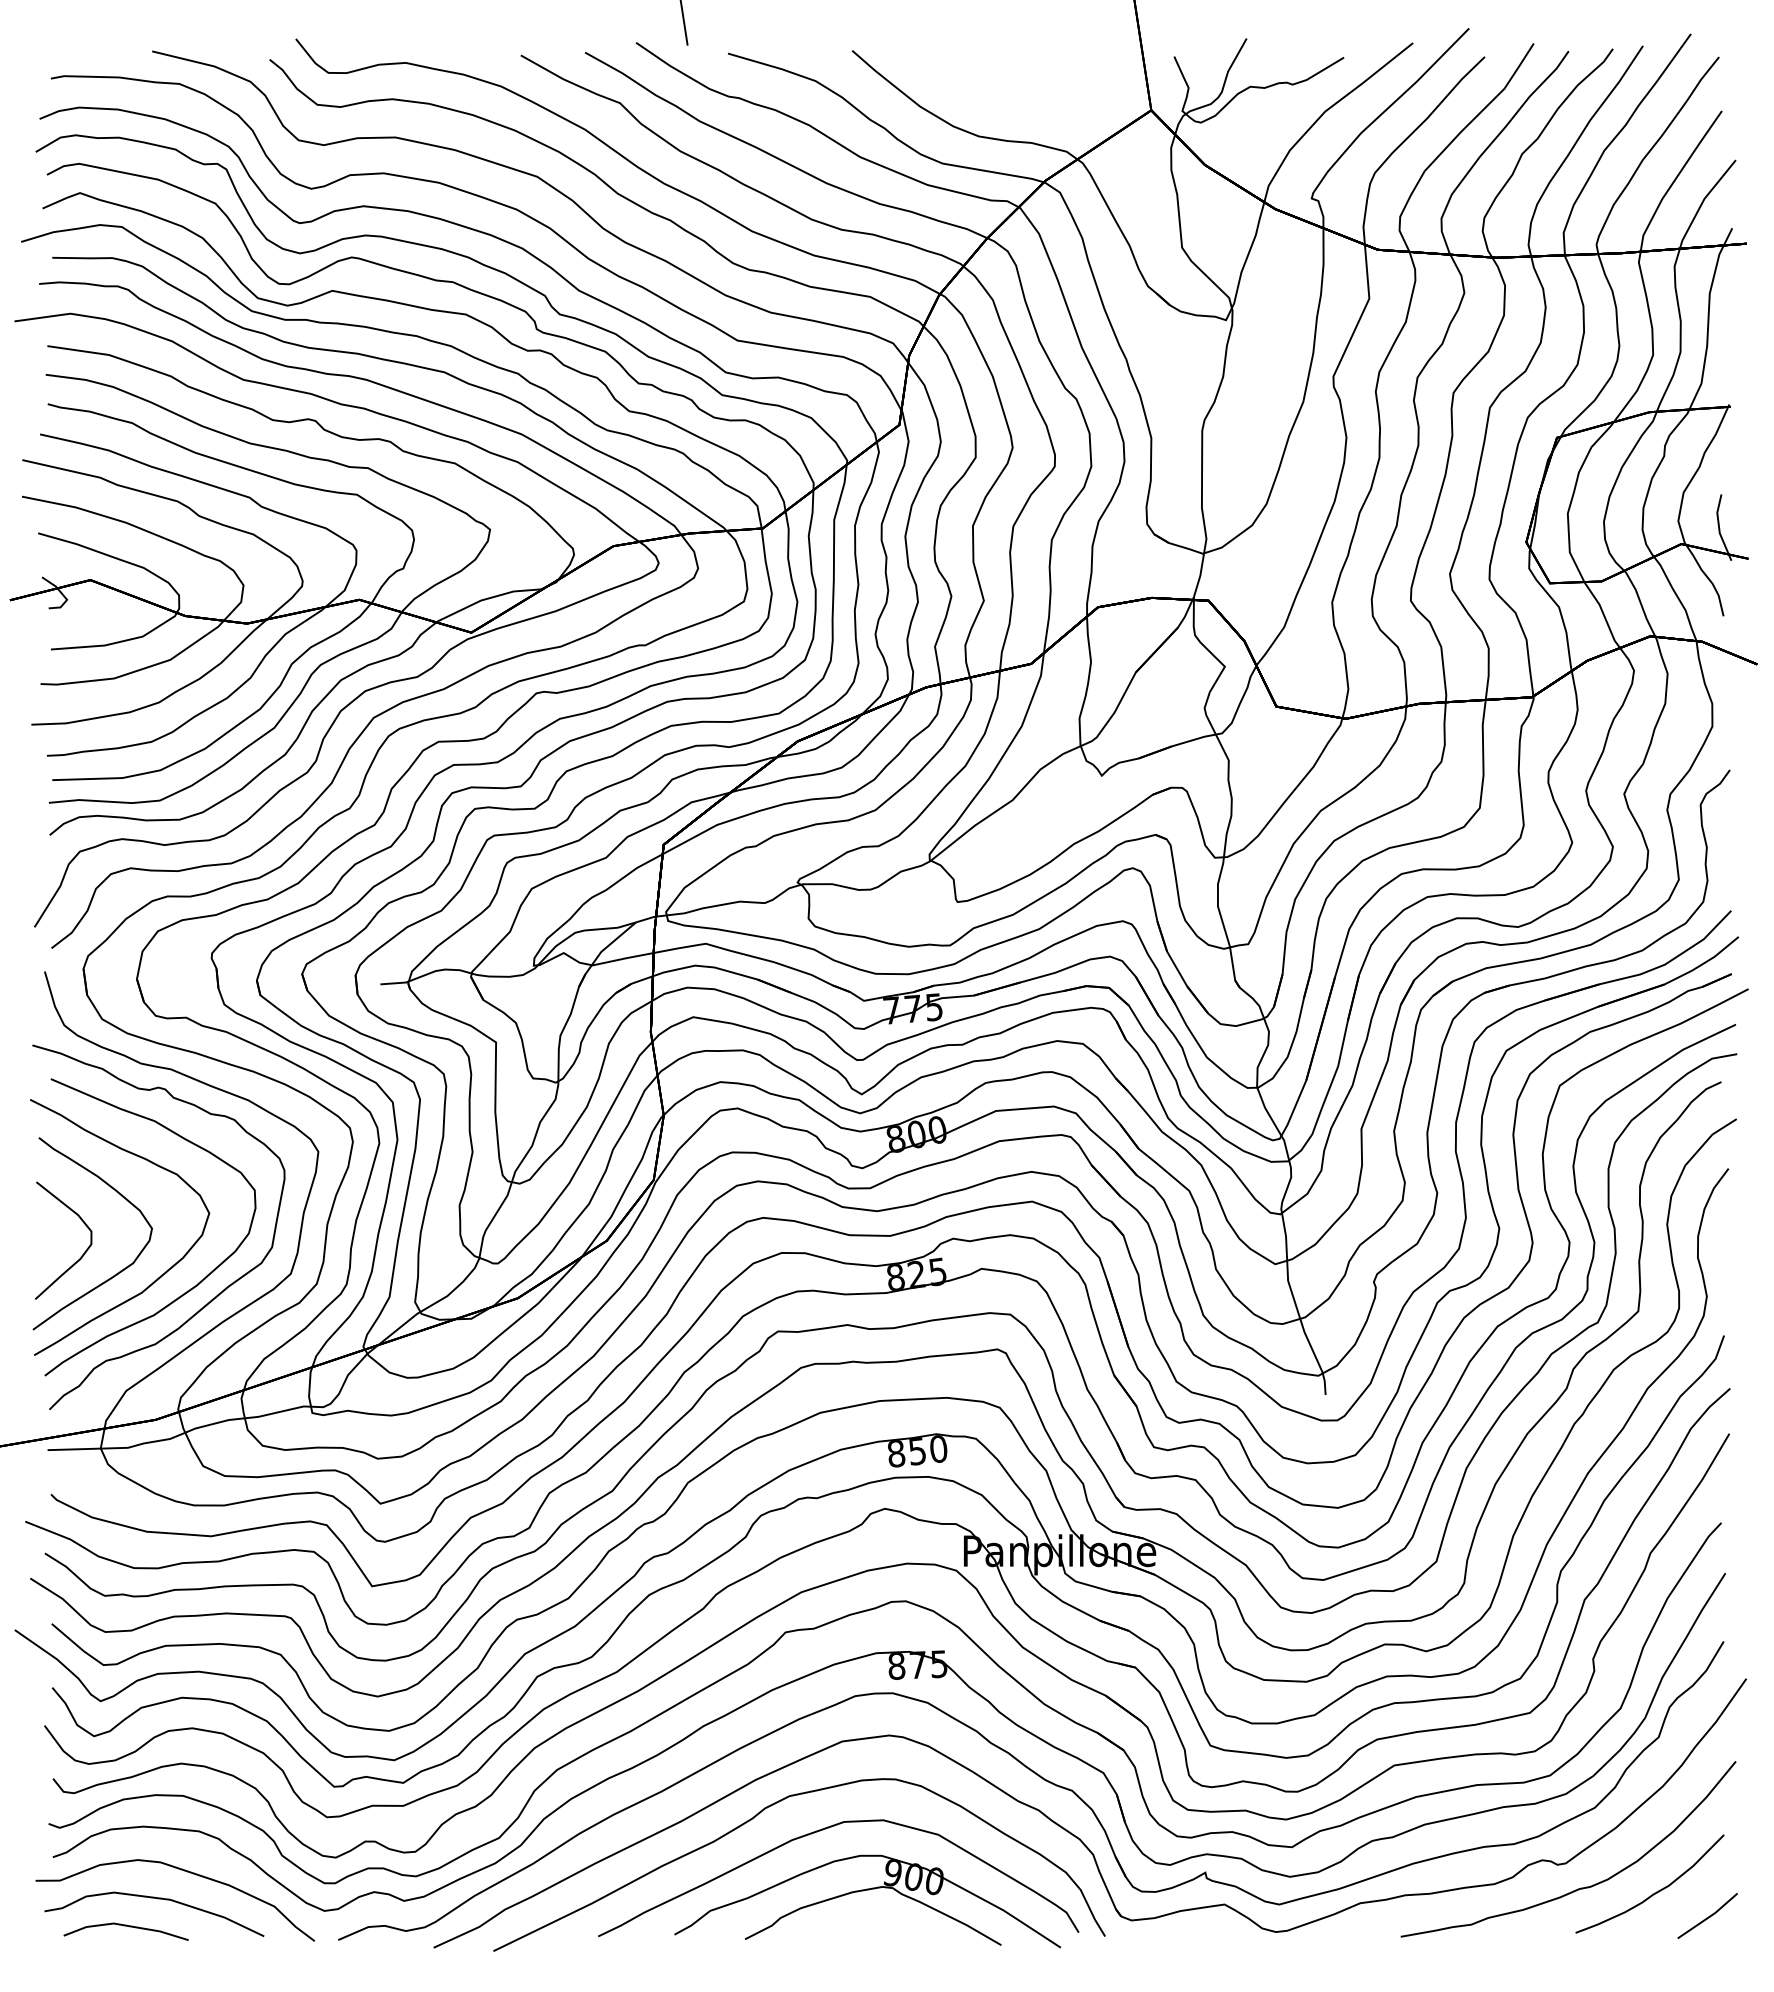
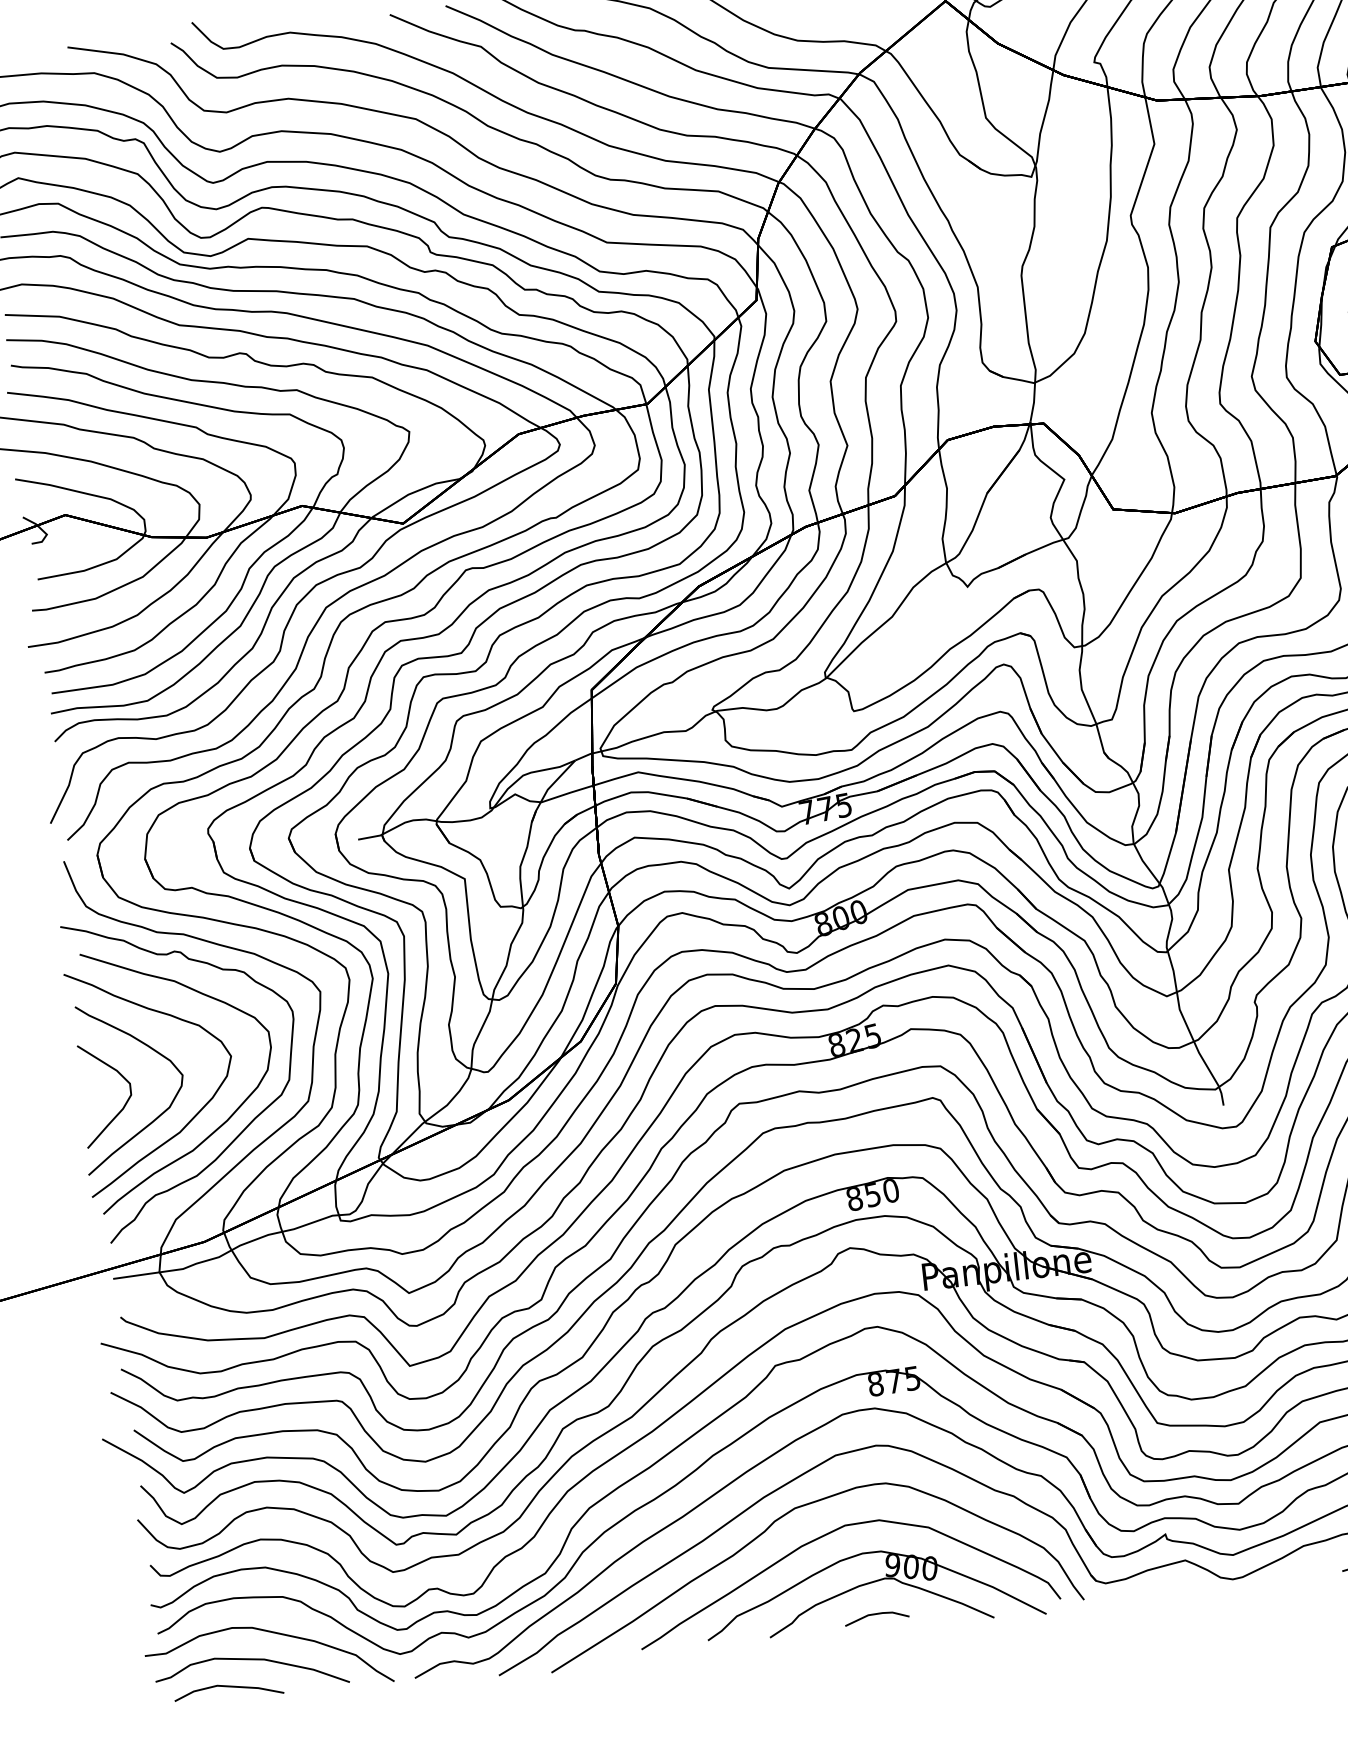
line: (868, 1926) -> (876, 1614), added

